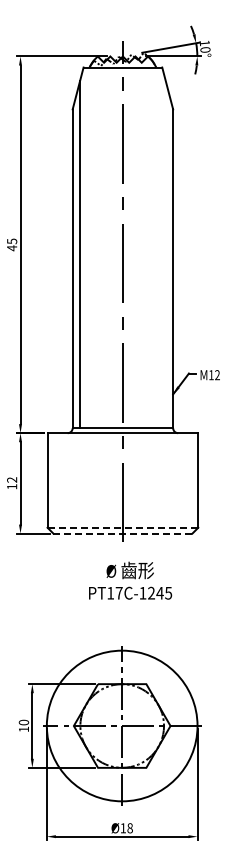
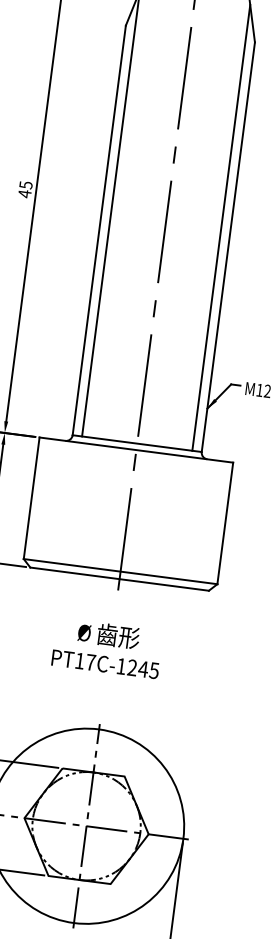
line: (165, 254) -> (220, 227), added
line: (123, 527) -> (121, 571), dashed -> solid
line: (122, 533) -> (119, 578), dashed -> solid
text: (130, 580) -> (107, 647), moved

